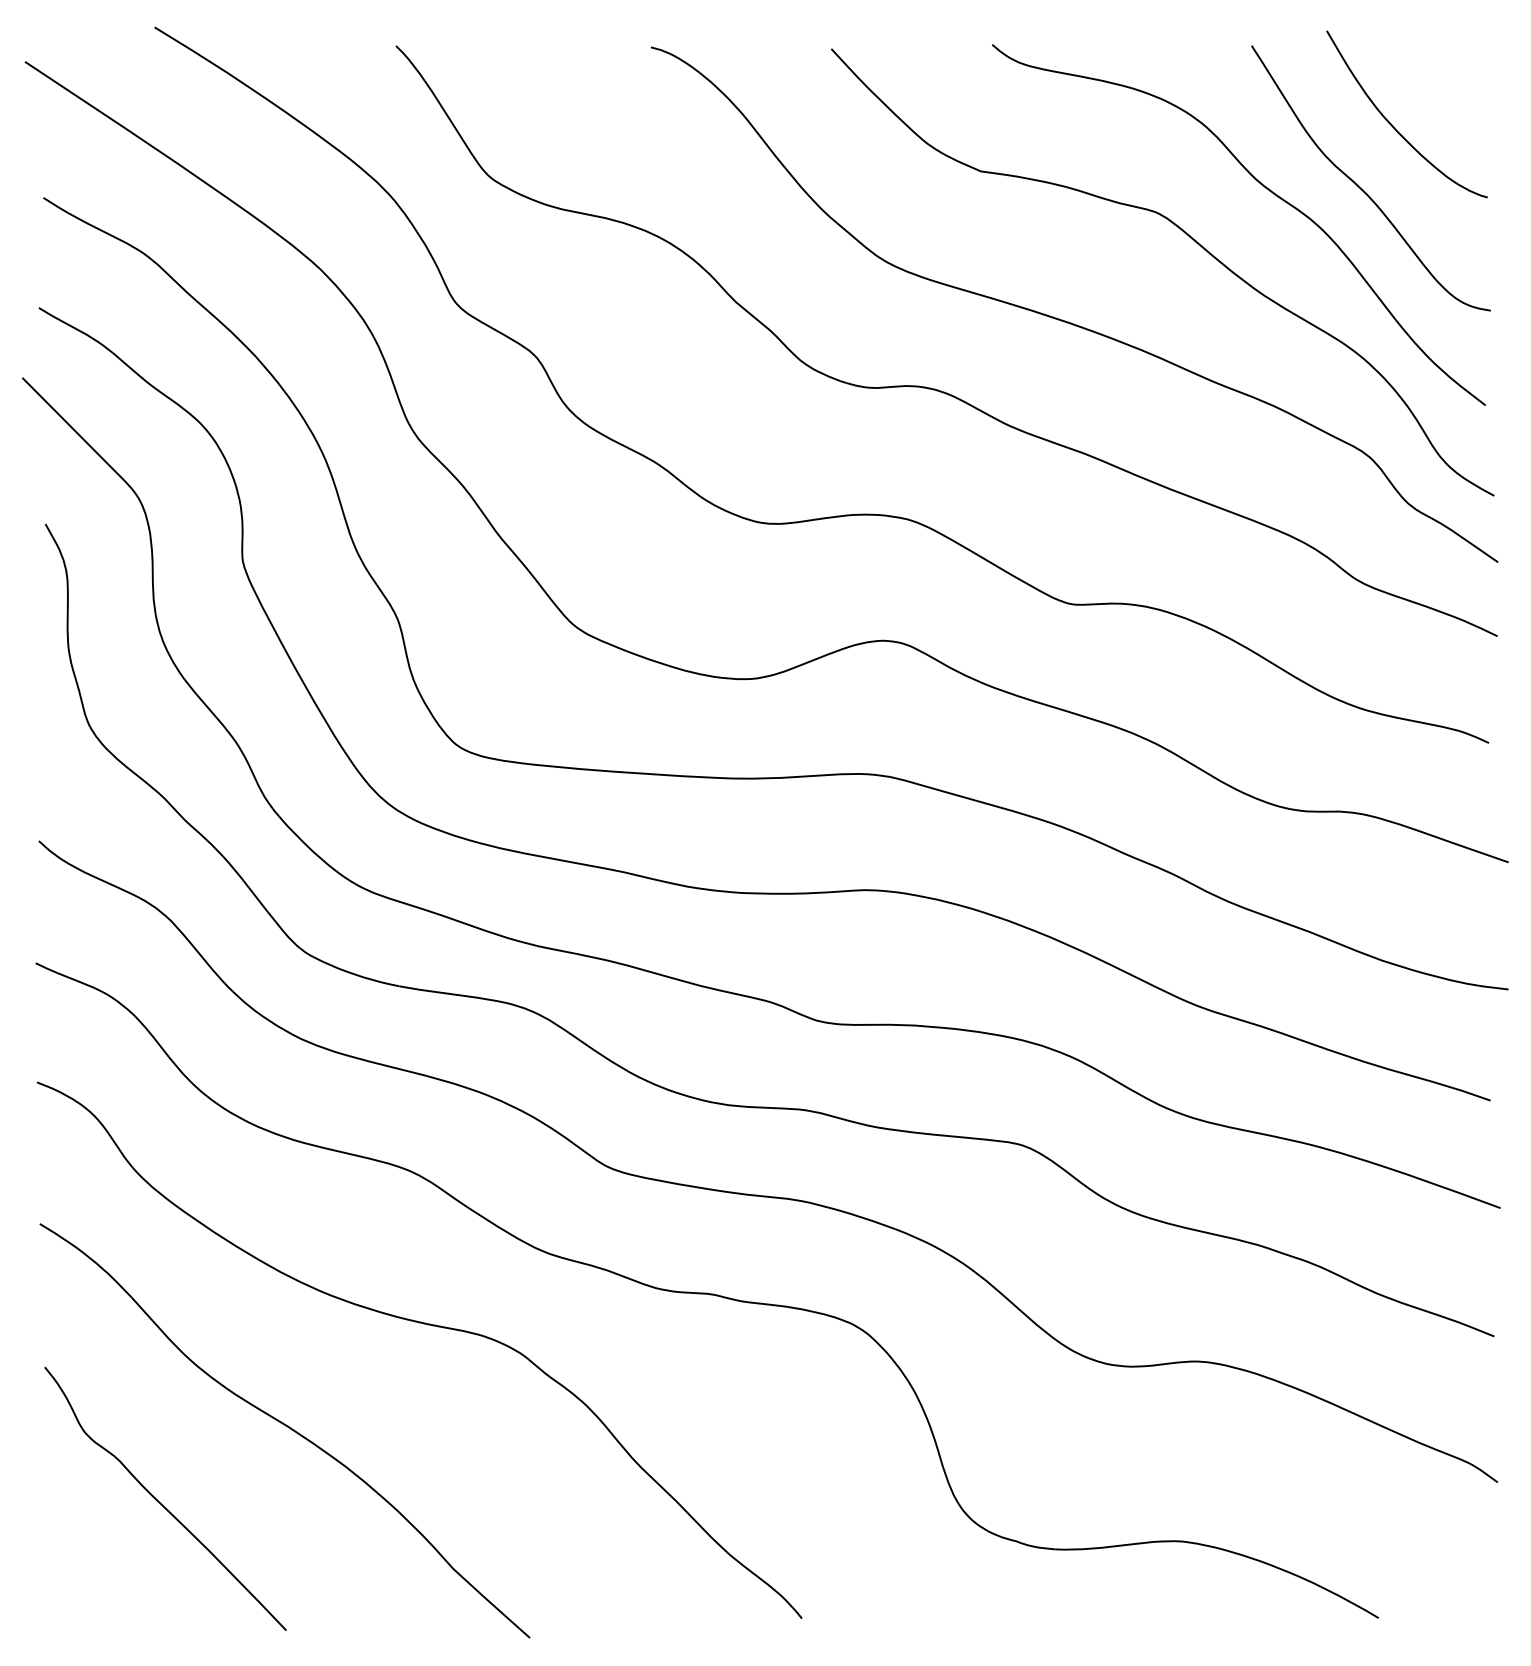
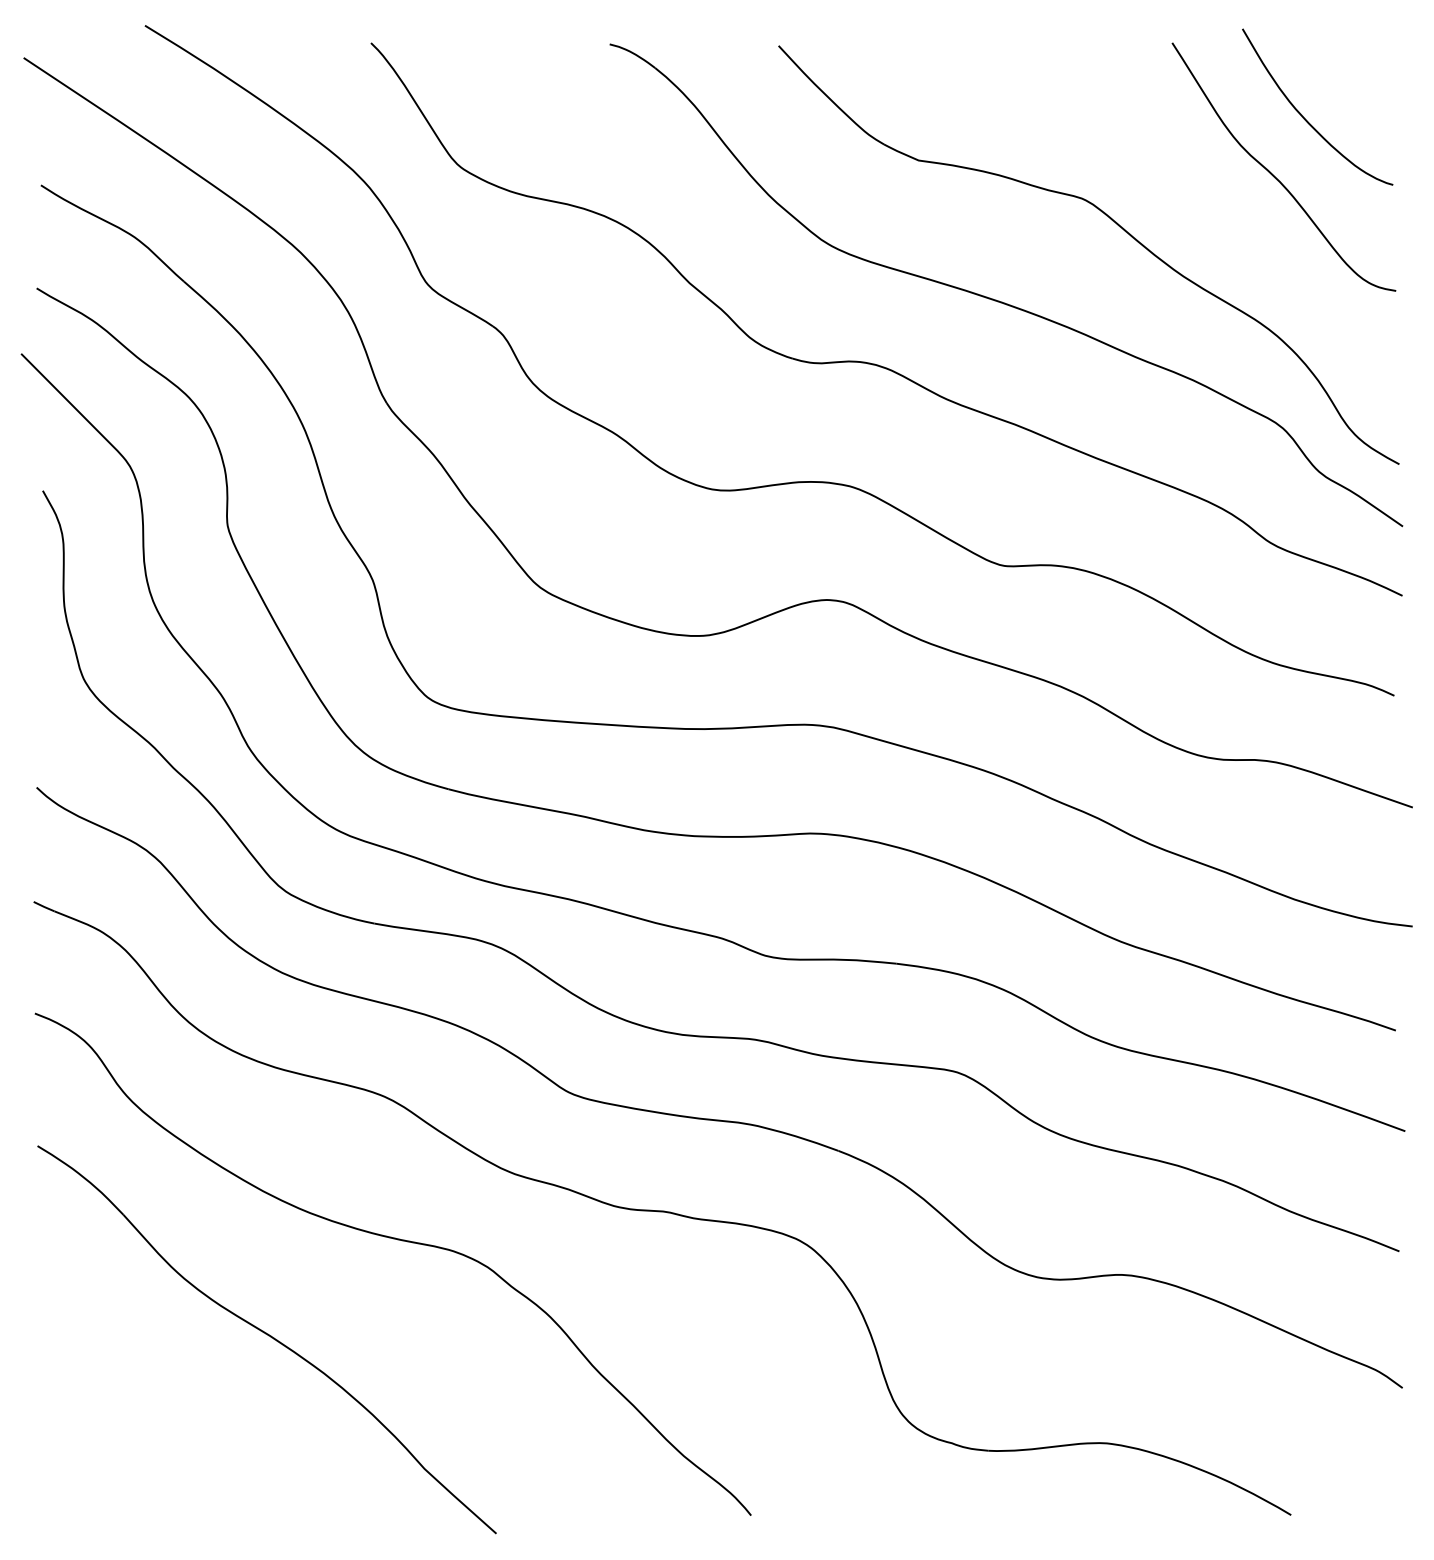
curve: (1267, 190) -> (1187, 178), removed
curve: (160, 1502) -> (150, 1406), removed

